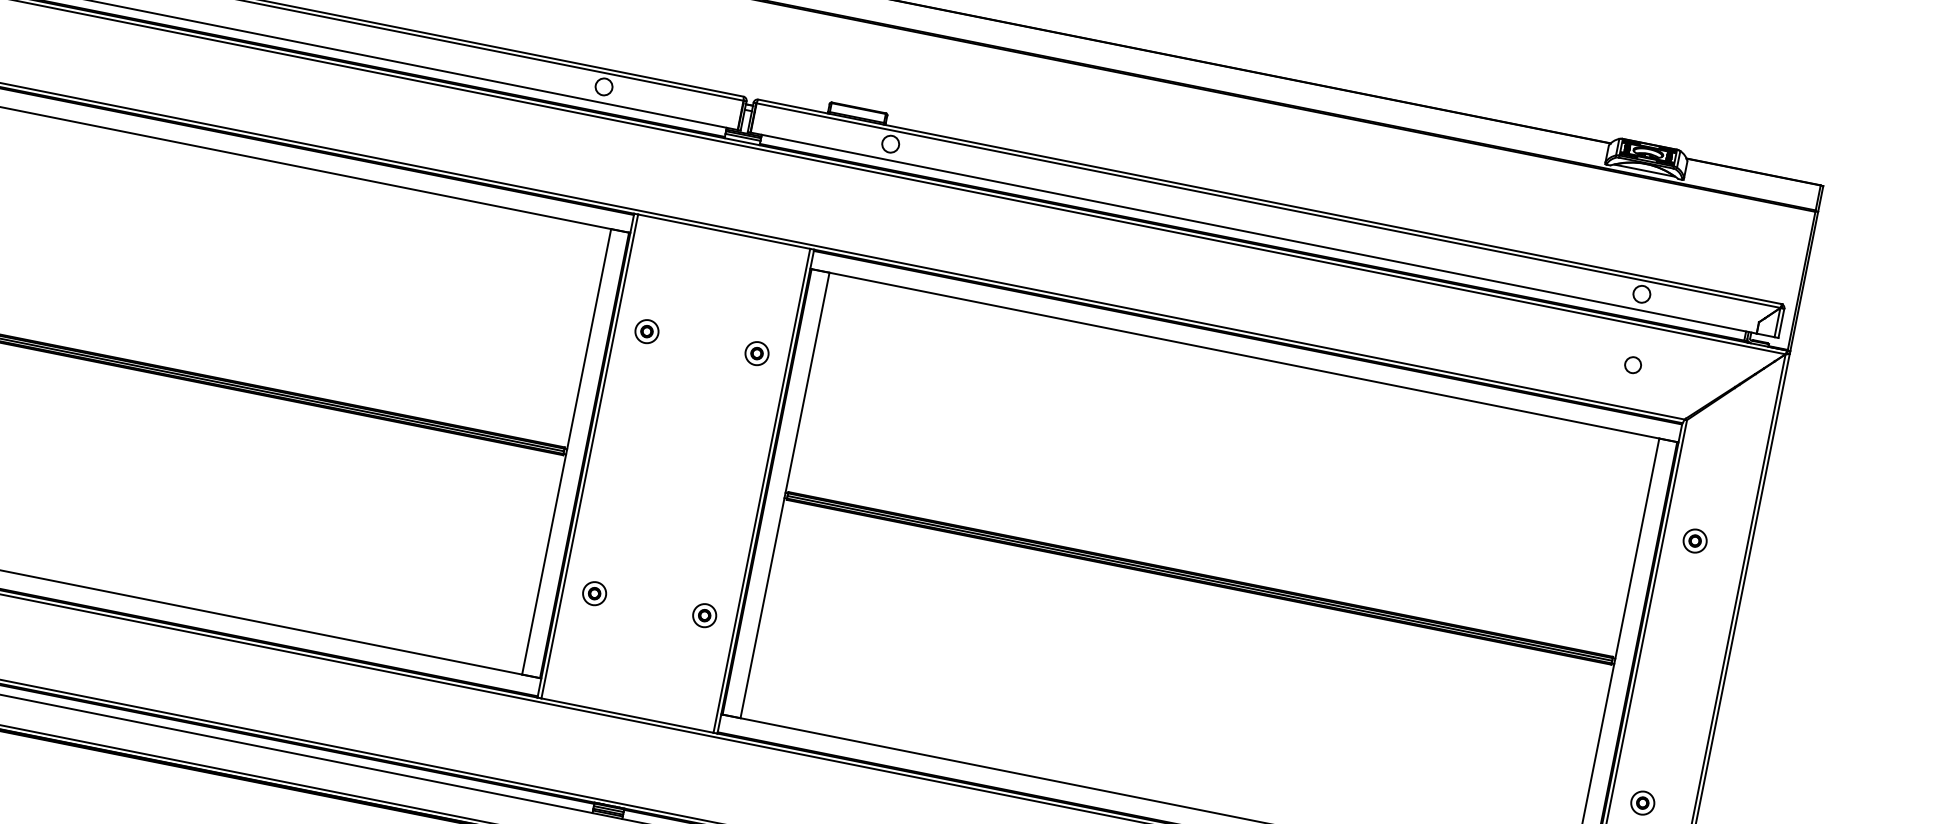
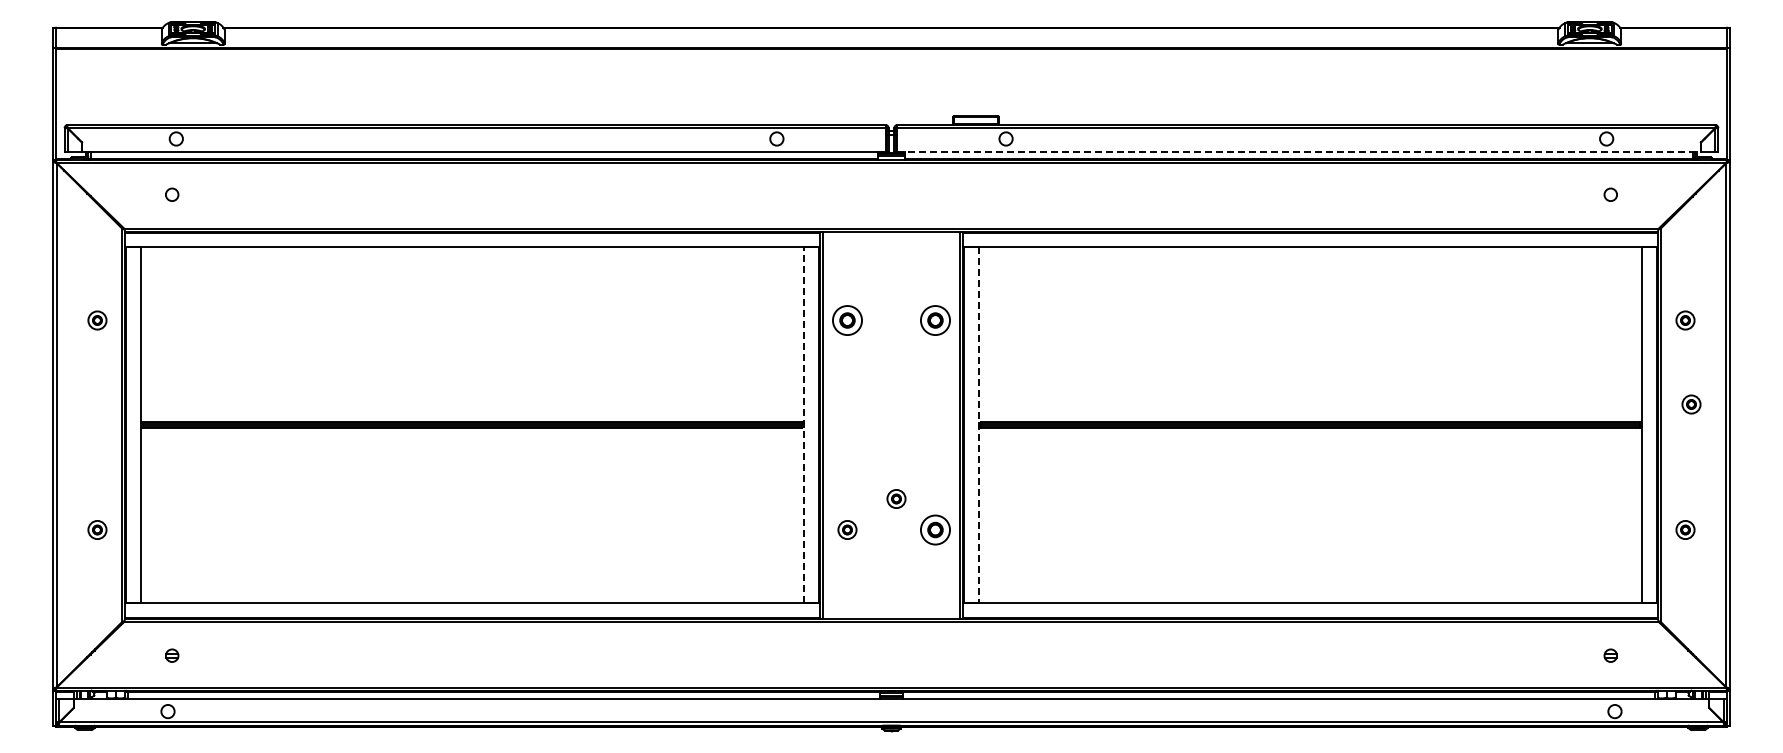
line: (1254, 233) -> (1299, 151), solid -> dashed
part: (646, 331) -> (847, 320), size x1.6
part: (757, 353) -> (935, 320), size x1.6
line: (567, 450) -> (804, 424), solid -> dashed
line: (784, 495) -> (978, 425), solid -> dashed
part: (663, 566) -> (896, 498), added
part: (704, 615) -> (935, 529), size x1.6
part: (1681, 647) -> (1691, 404), added

